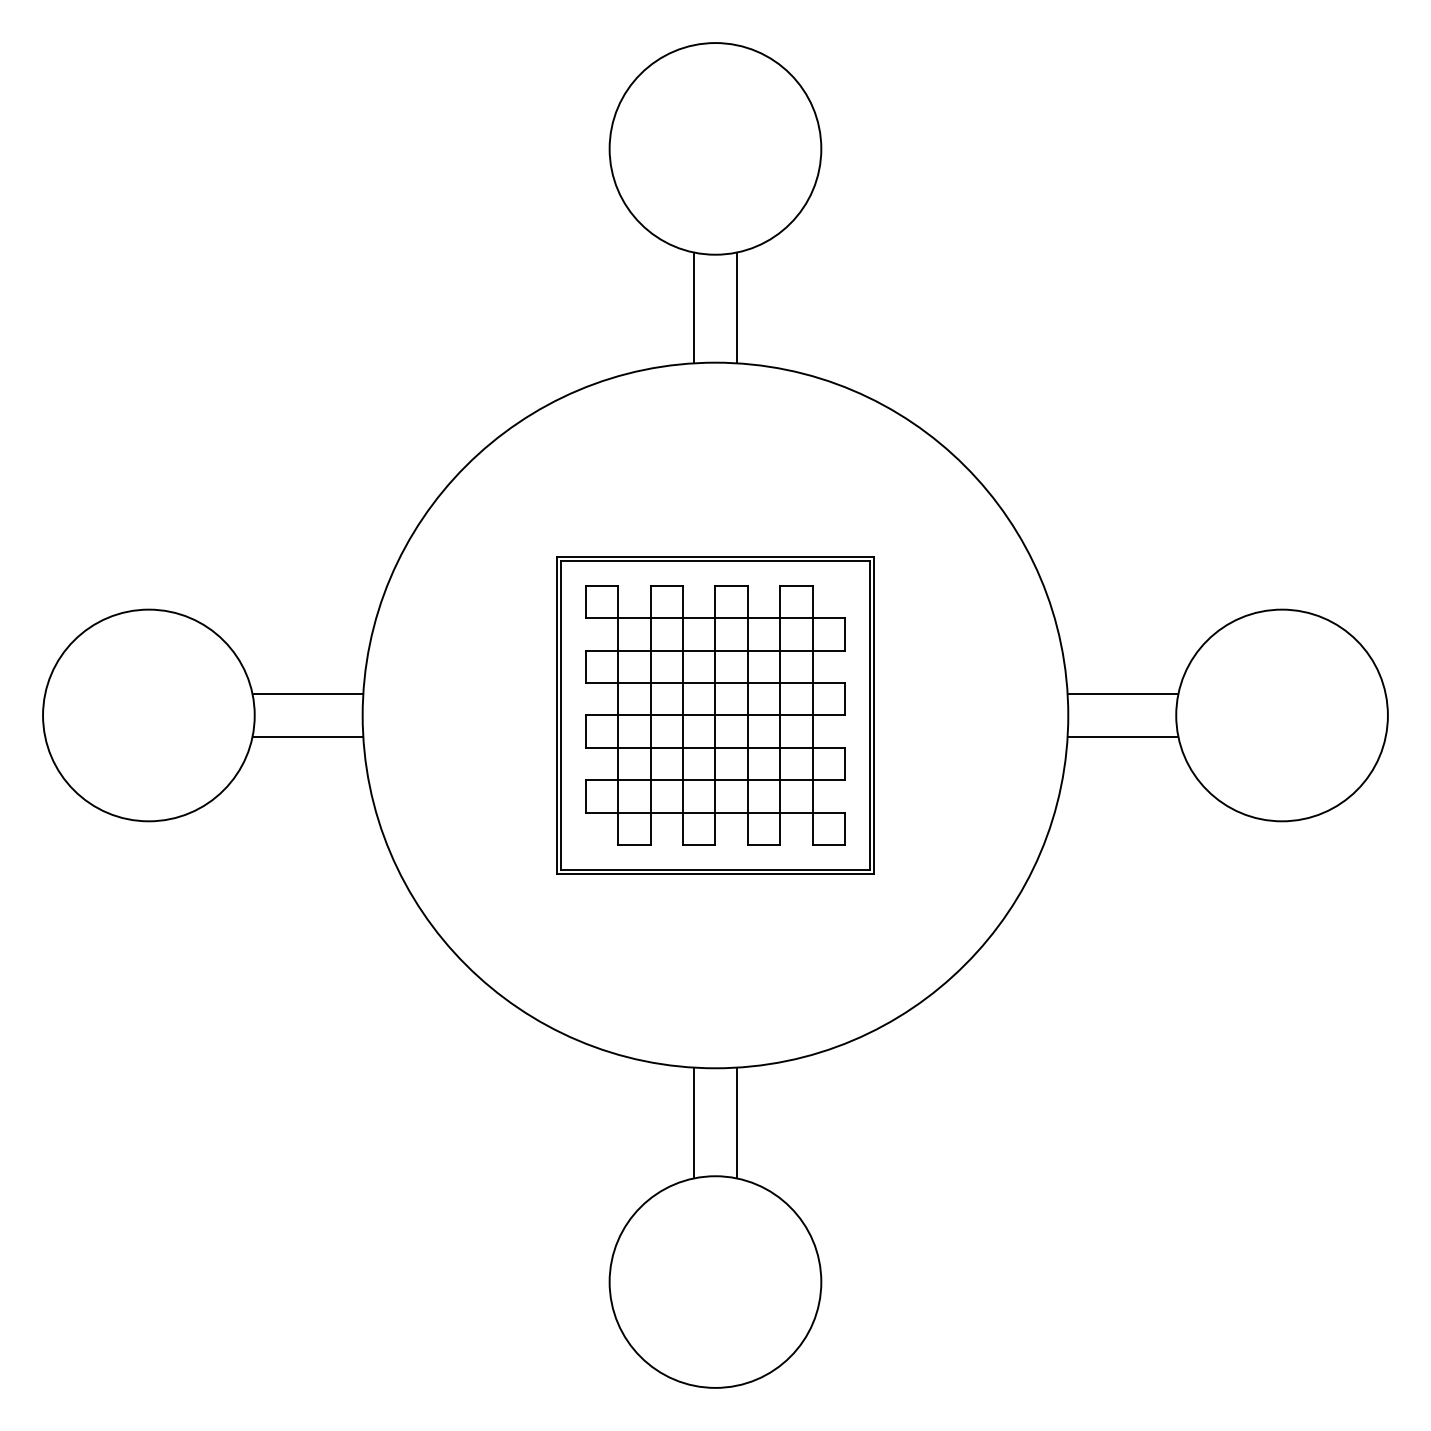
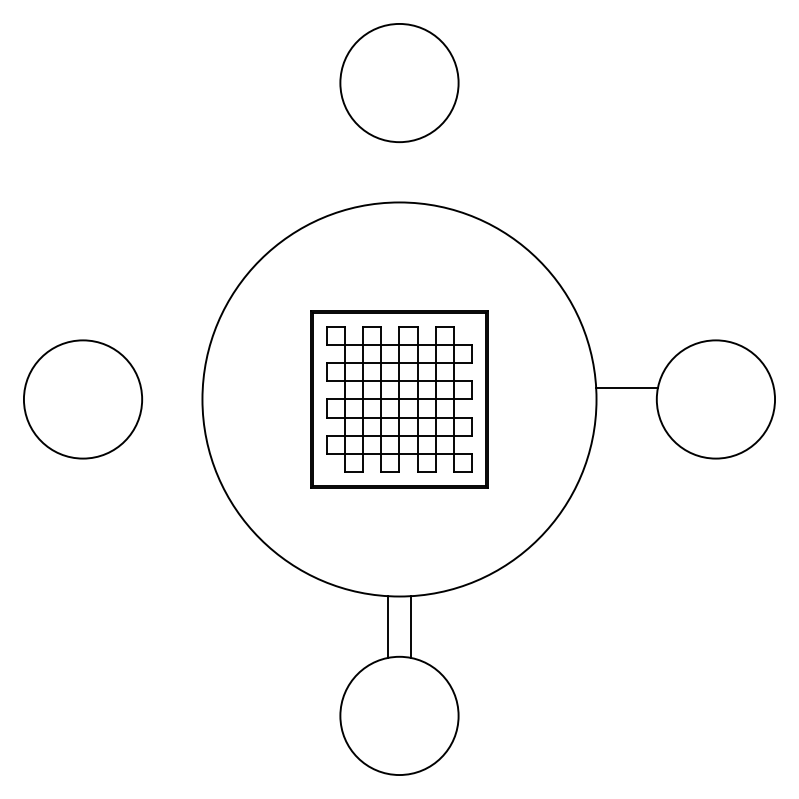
line: (694, 307) -> (387, 171), removed
line: (736, 307) -> (411, 171), removed
line: (307, 694) -> (171, 387), removed
line: (307, 736) -> (171, 411), removed
line: (1123, 736) -> (627, 411), removed

